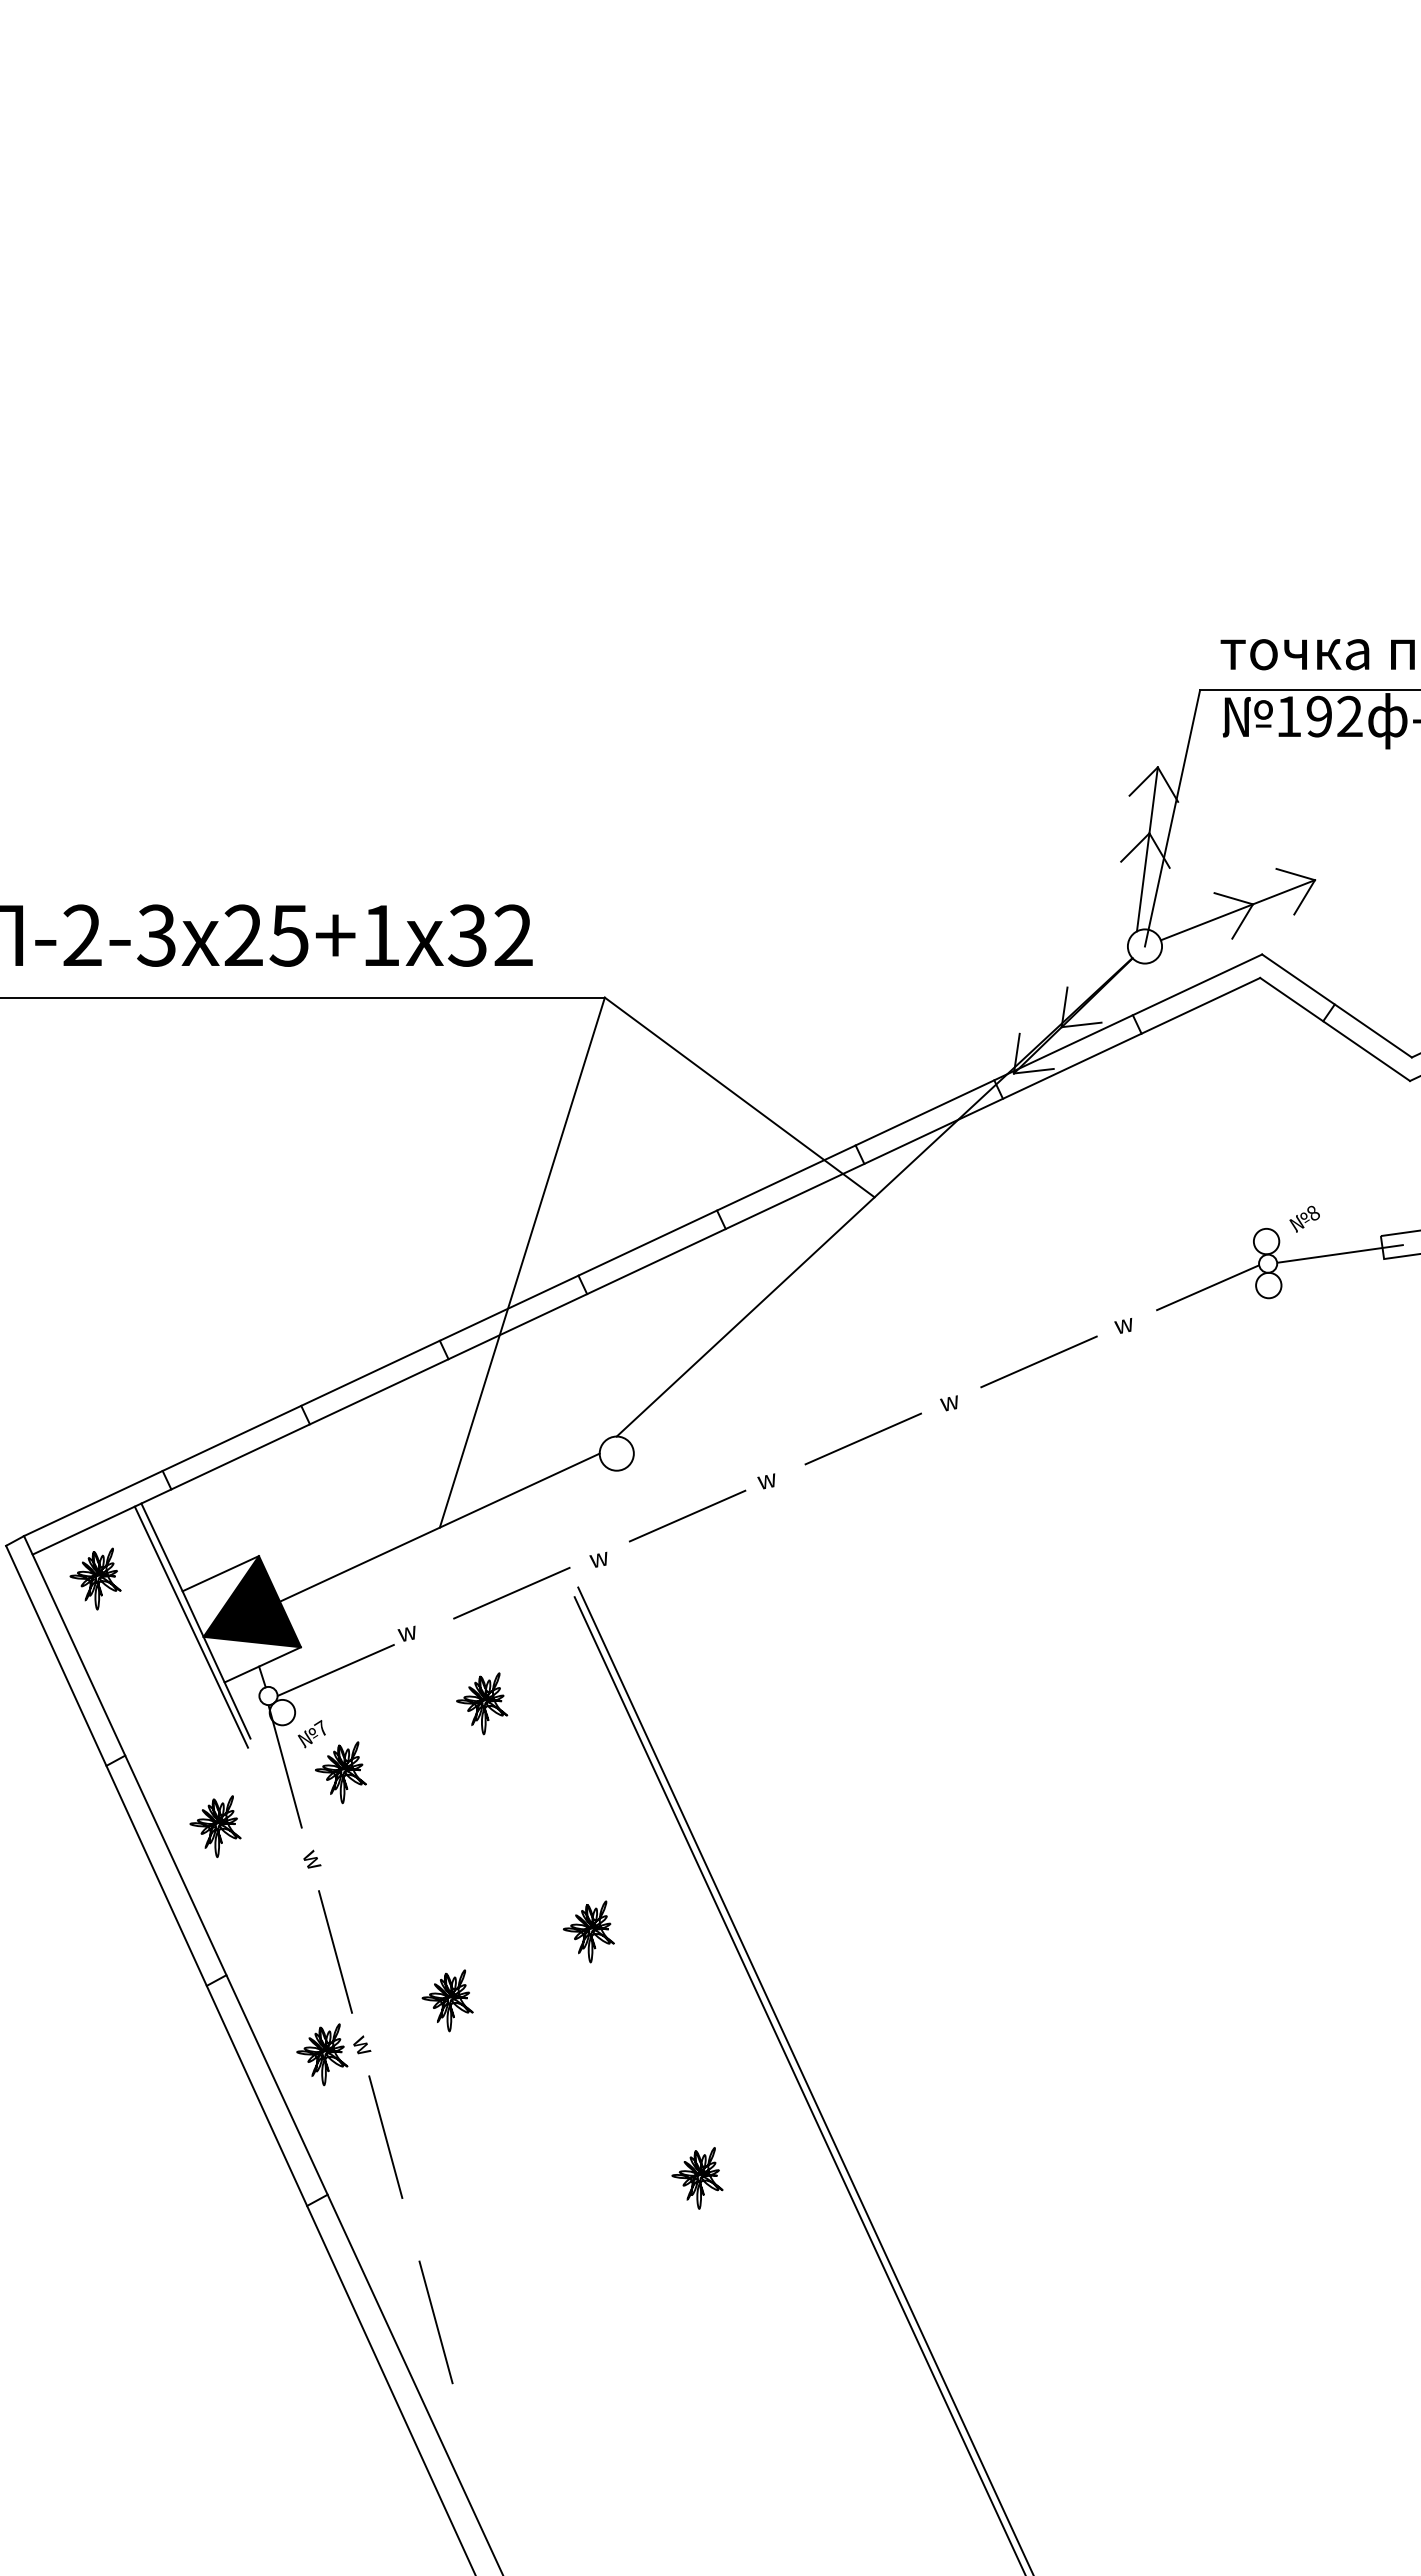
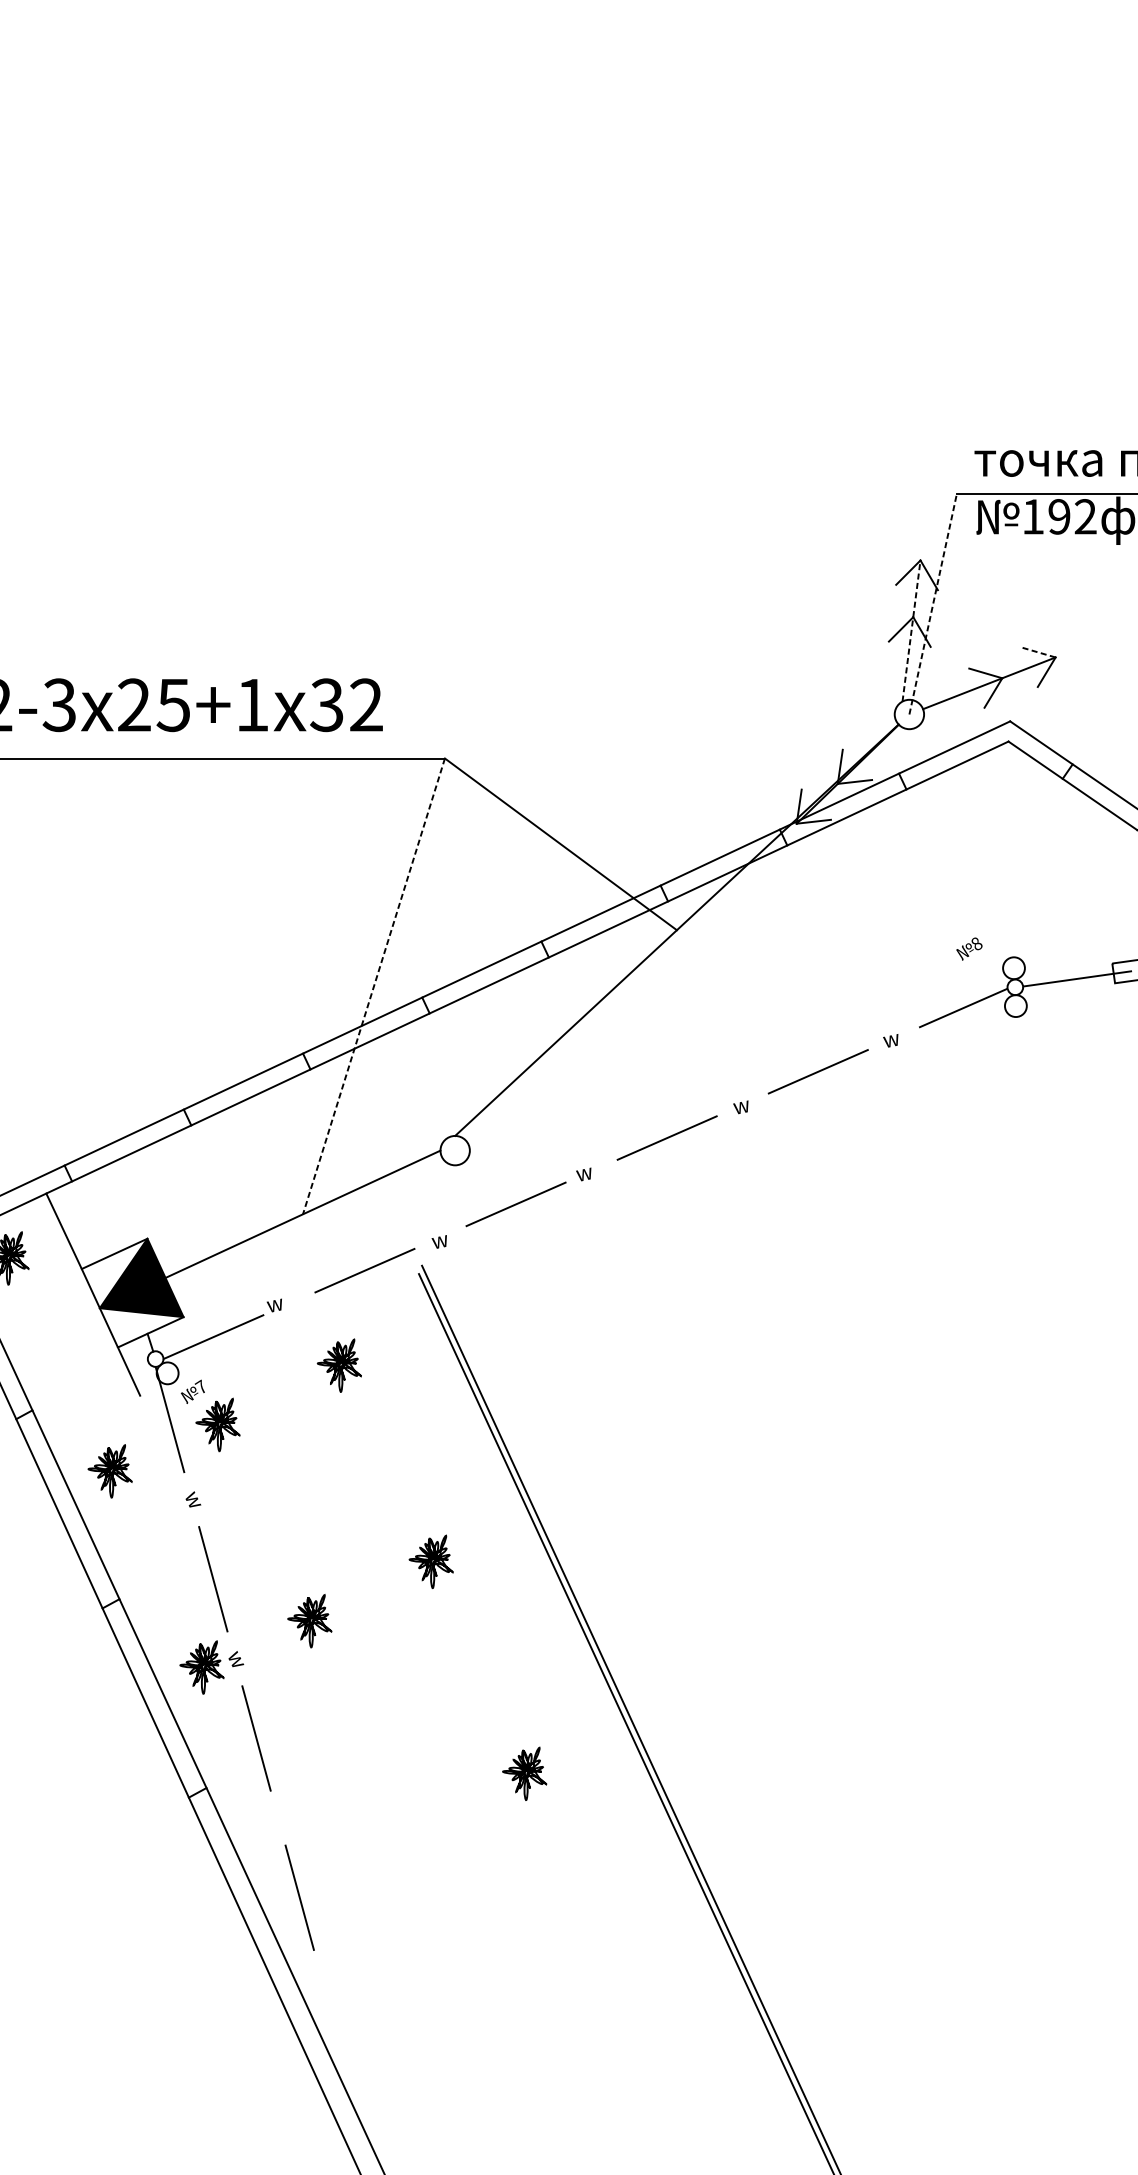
line: (1172, 818) -> (933, 604), solid -> dashed
line: (1147, 849) -> (911, 631), solid -> dashed
line: (1295, 874) -> (1038, 652), solid -> dashed
text: (1304, 1218) -> (969, 948), moved
line: (522, 1262) -> (374, 986), solid -> dashed
line: (191, 1626) -> (89, 1299), removed

